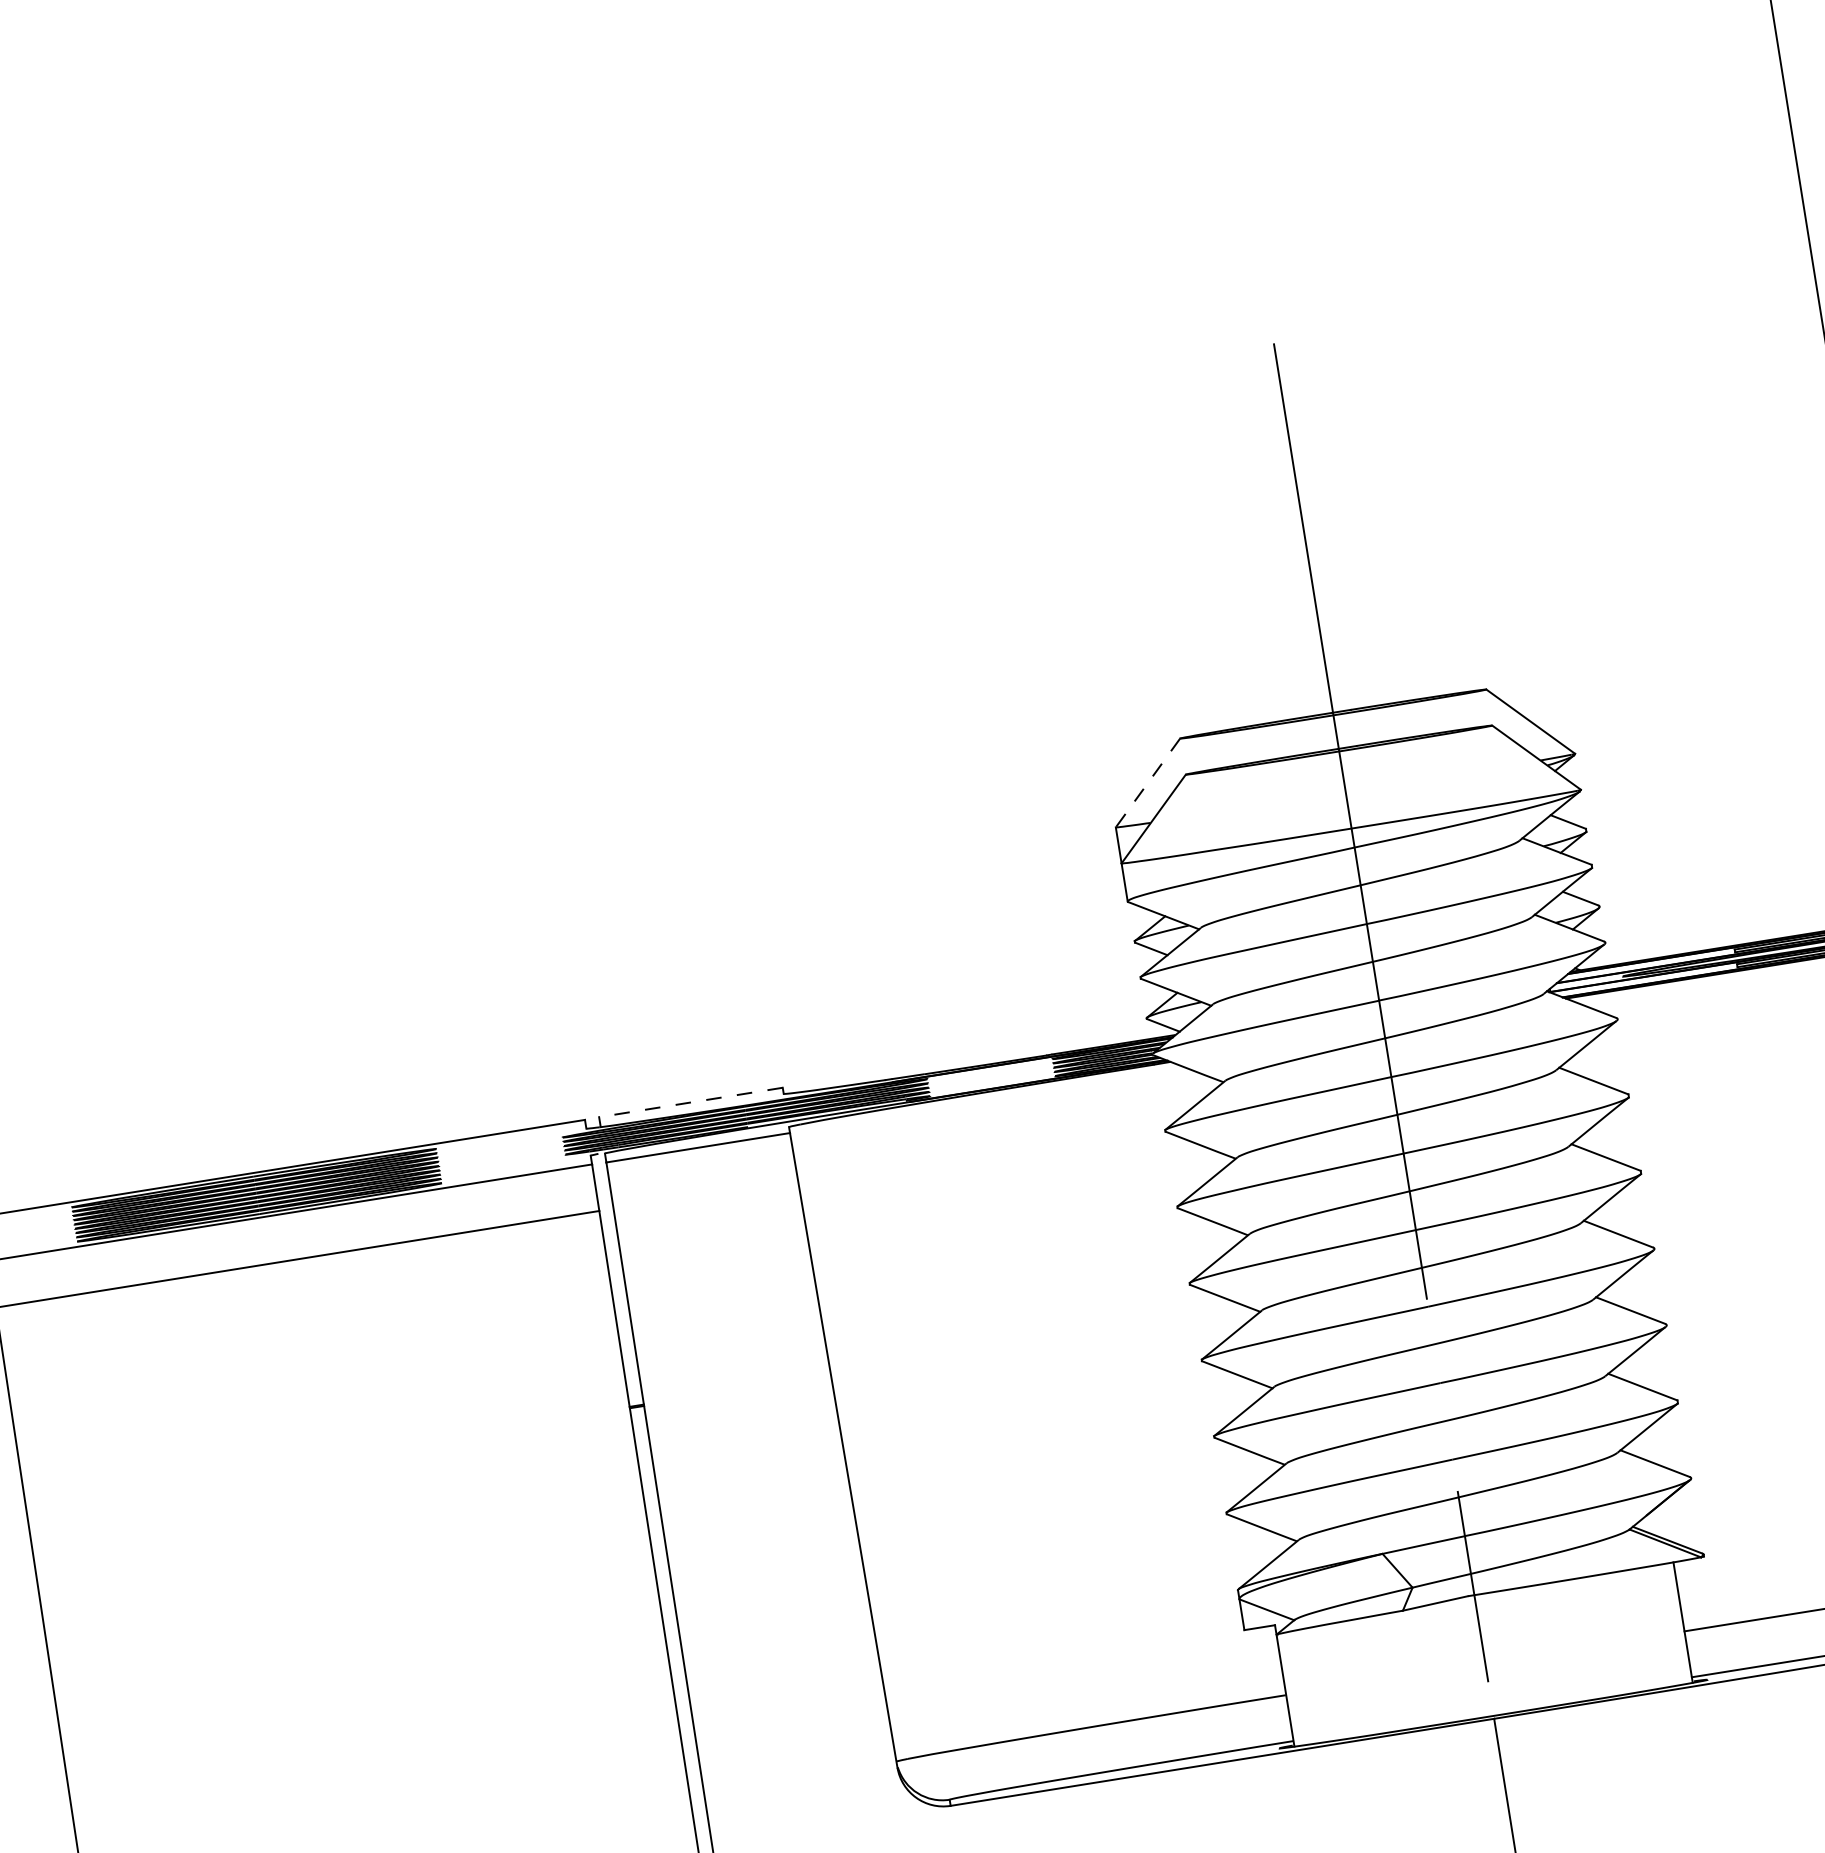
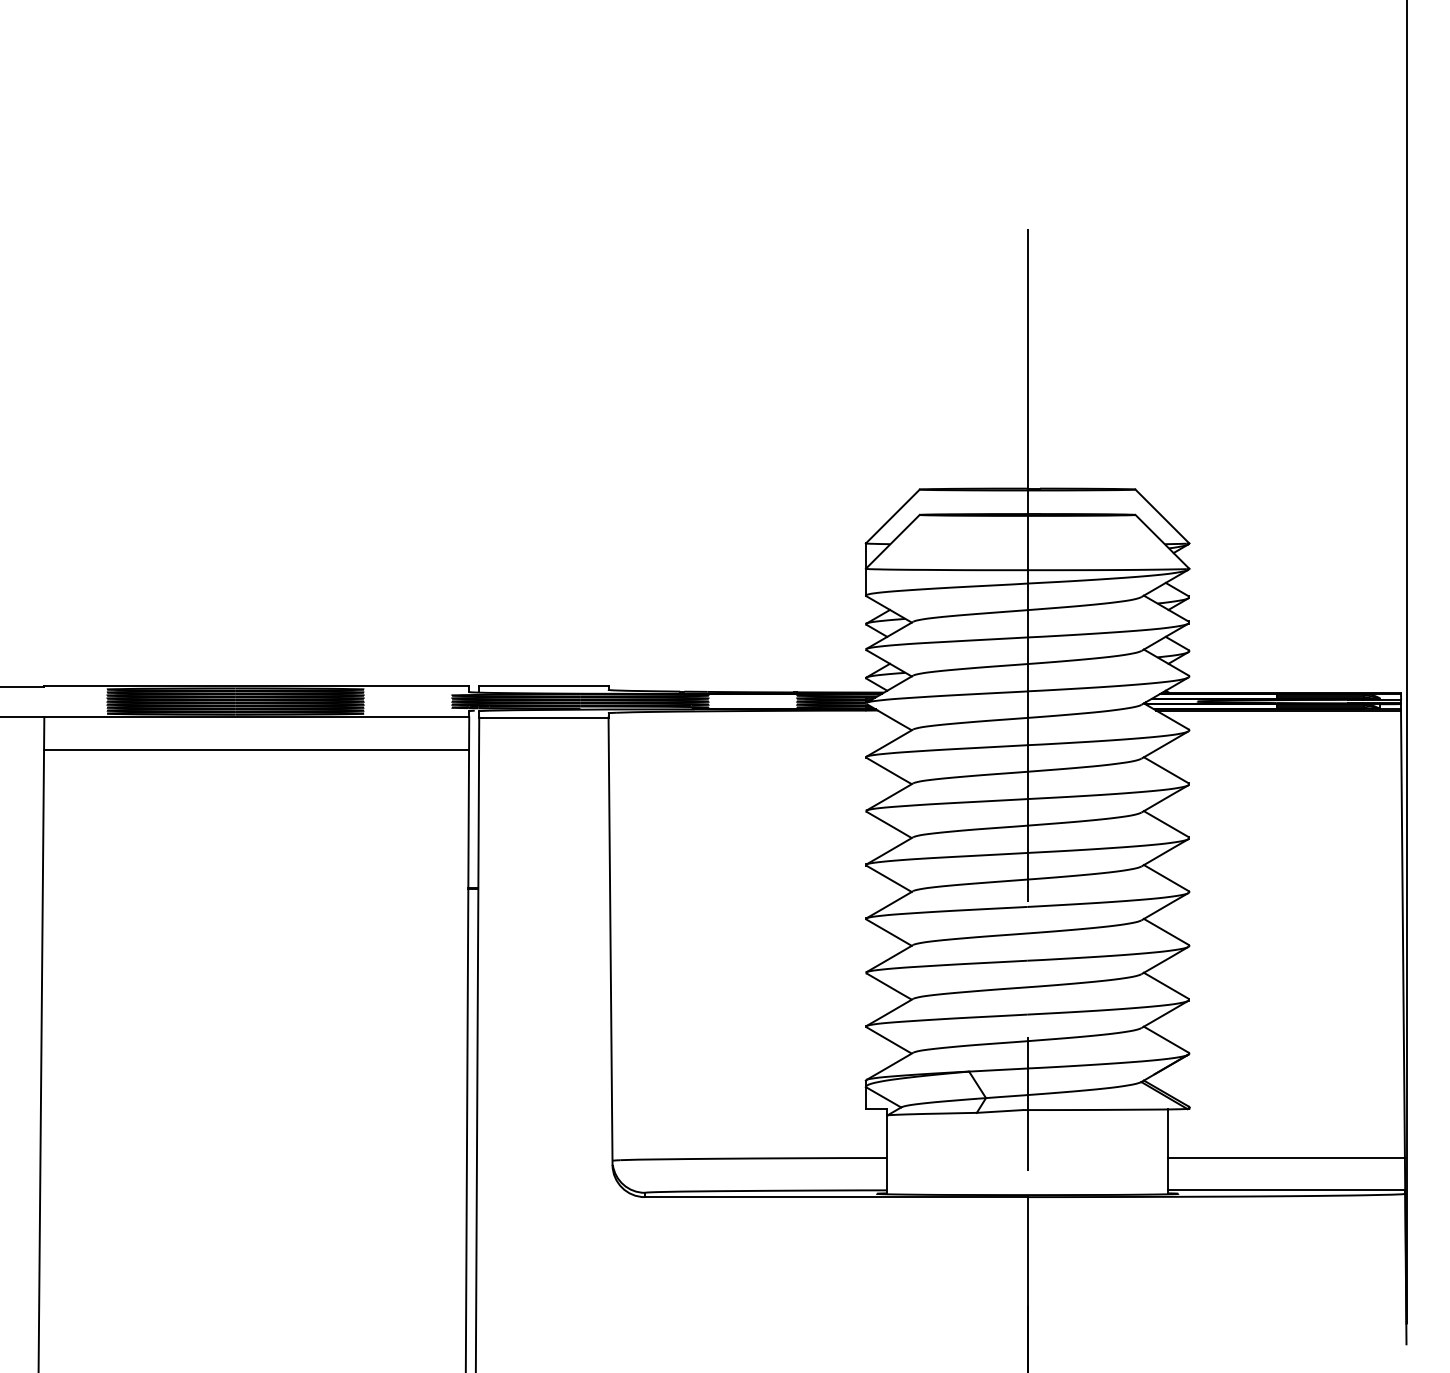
line: (1147, 783) -> (892, 516), dashed -> solid
line: (690, 1102) -> (543, 685), dashed -> solid

